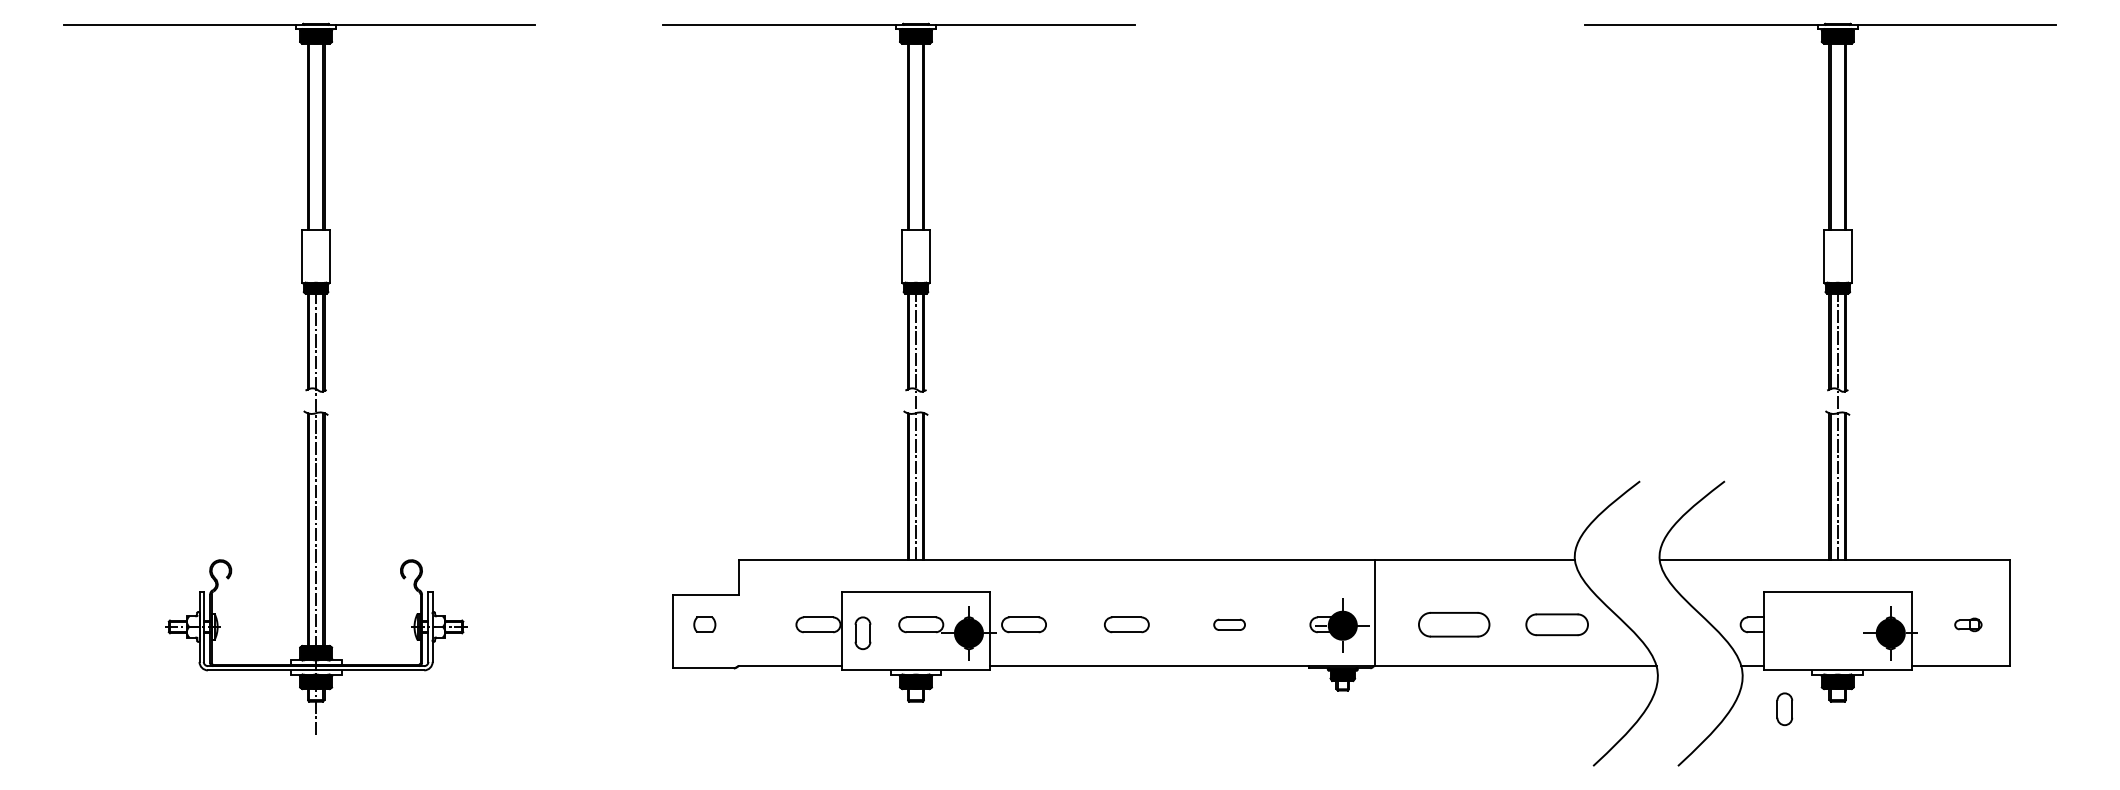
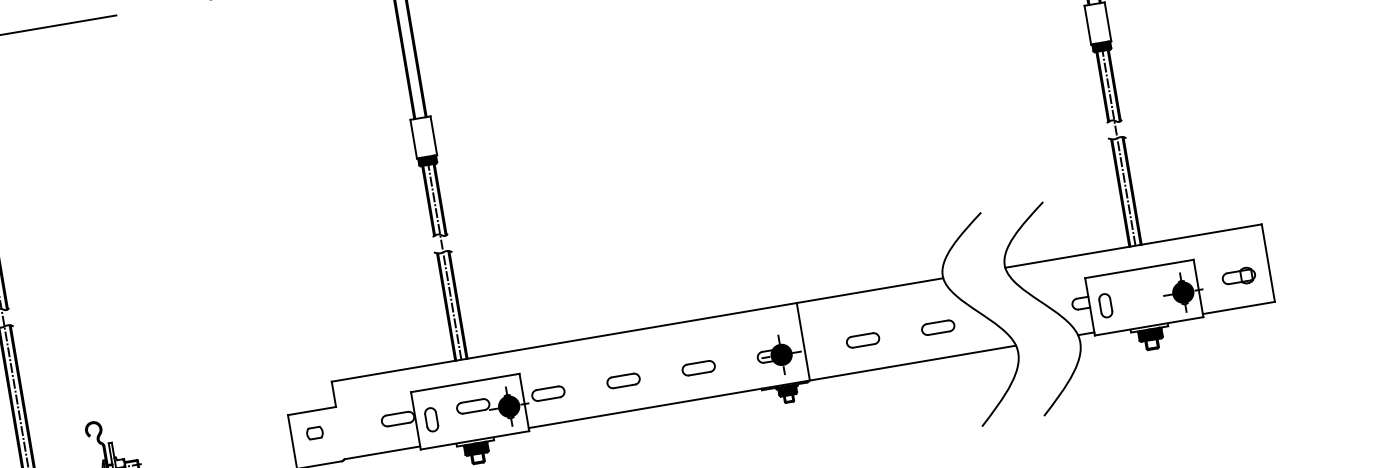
part: (1229, 624) -> (698, 368), size x1.43
part: (1454, 624) -> (863, 340), size x0.62
part: (1556, 624) -> (937, 327), size x0.71
part: (1968, 624) -> (1239, 276), size x1.67
part: (1784, 709) -> (1105, 305), moved

